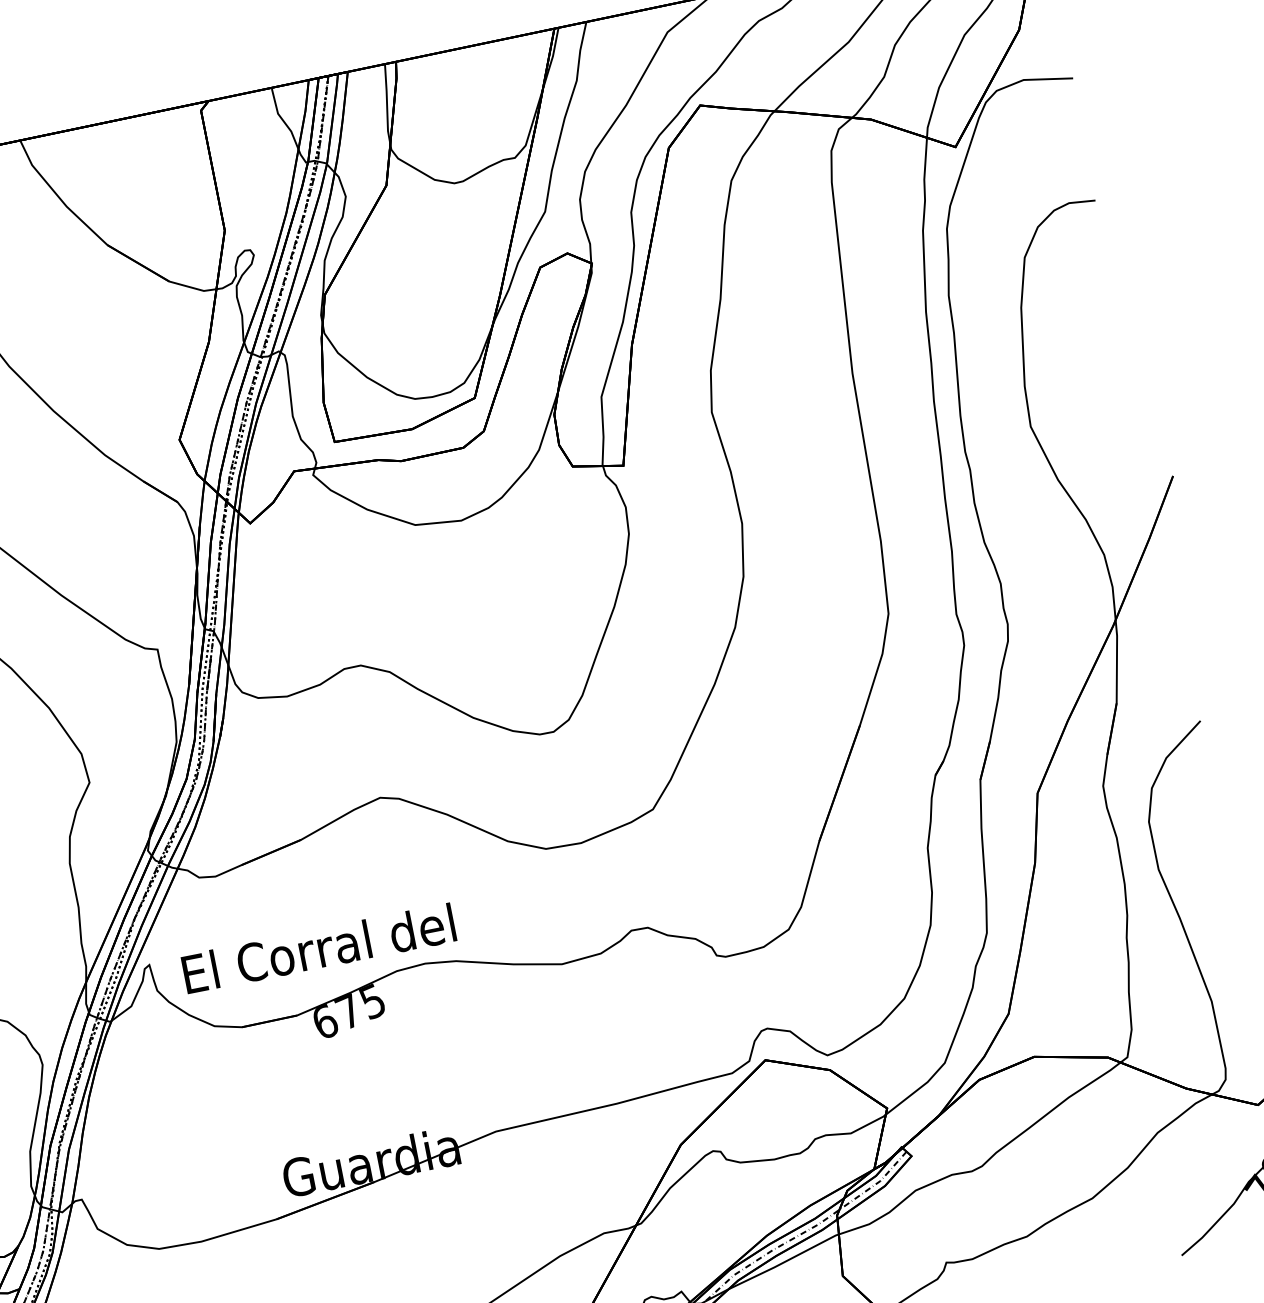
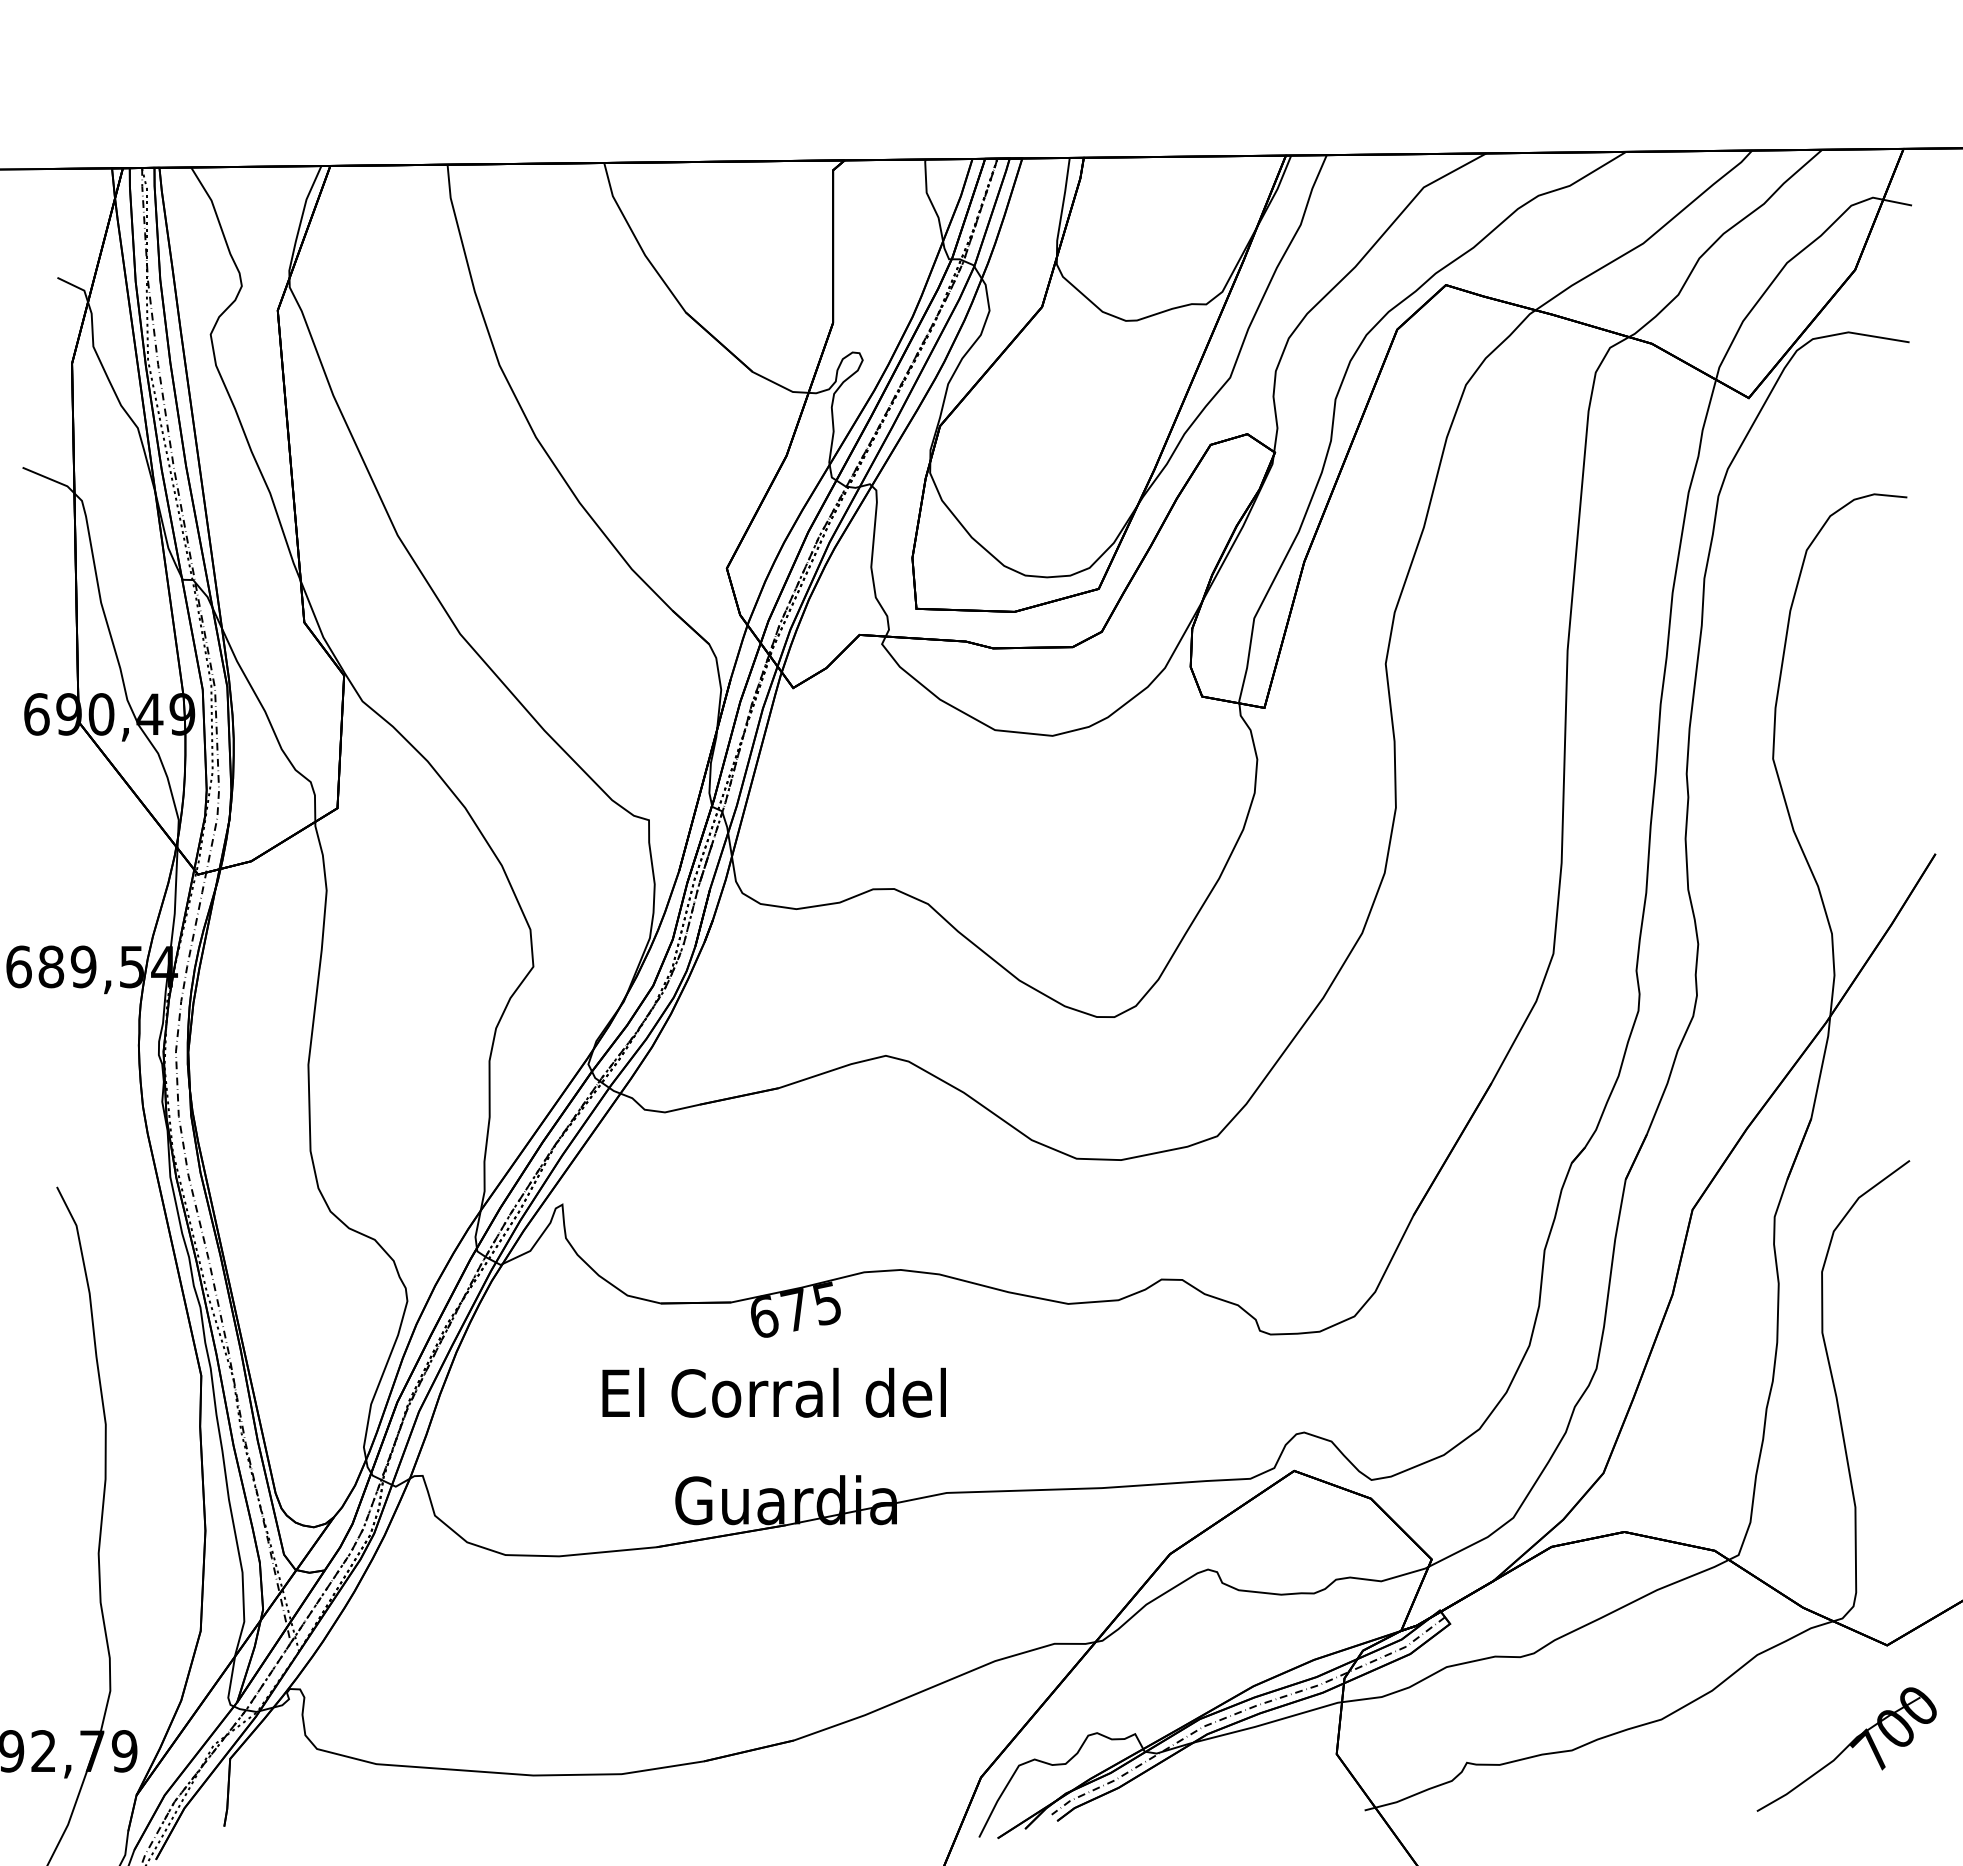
text: (318, 948) -> (773, 1392), moved

